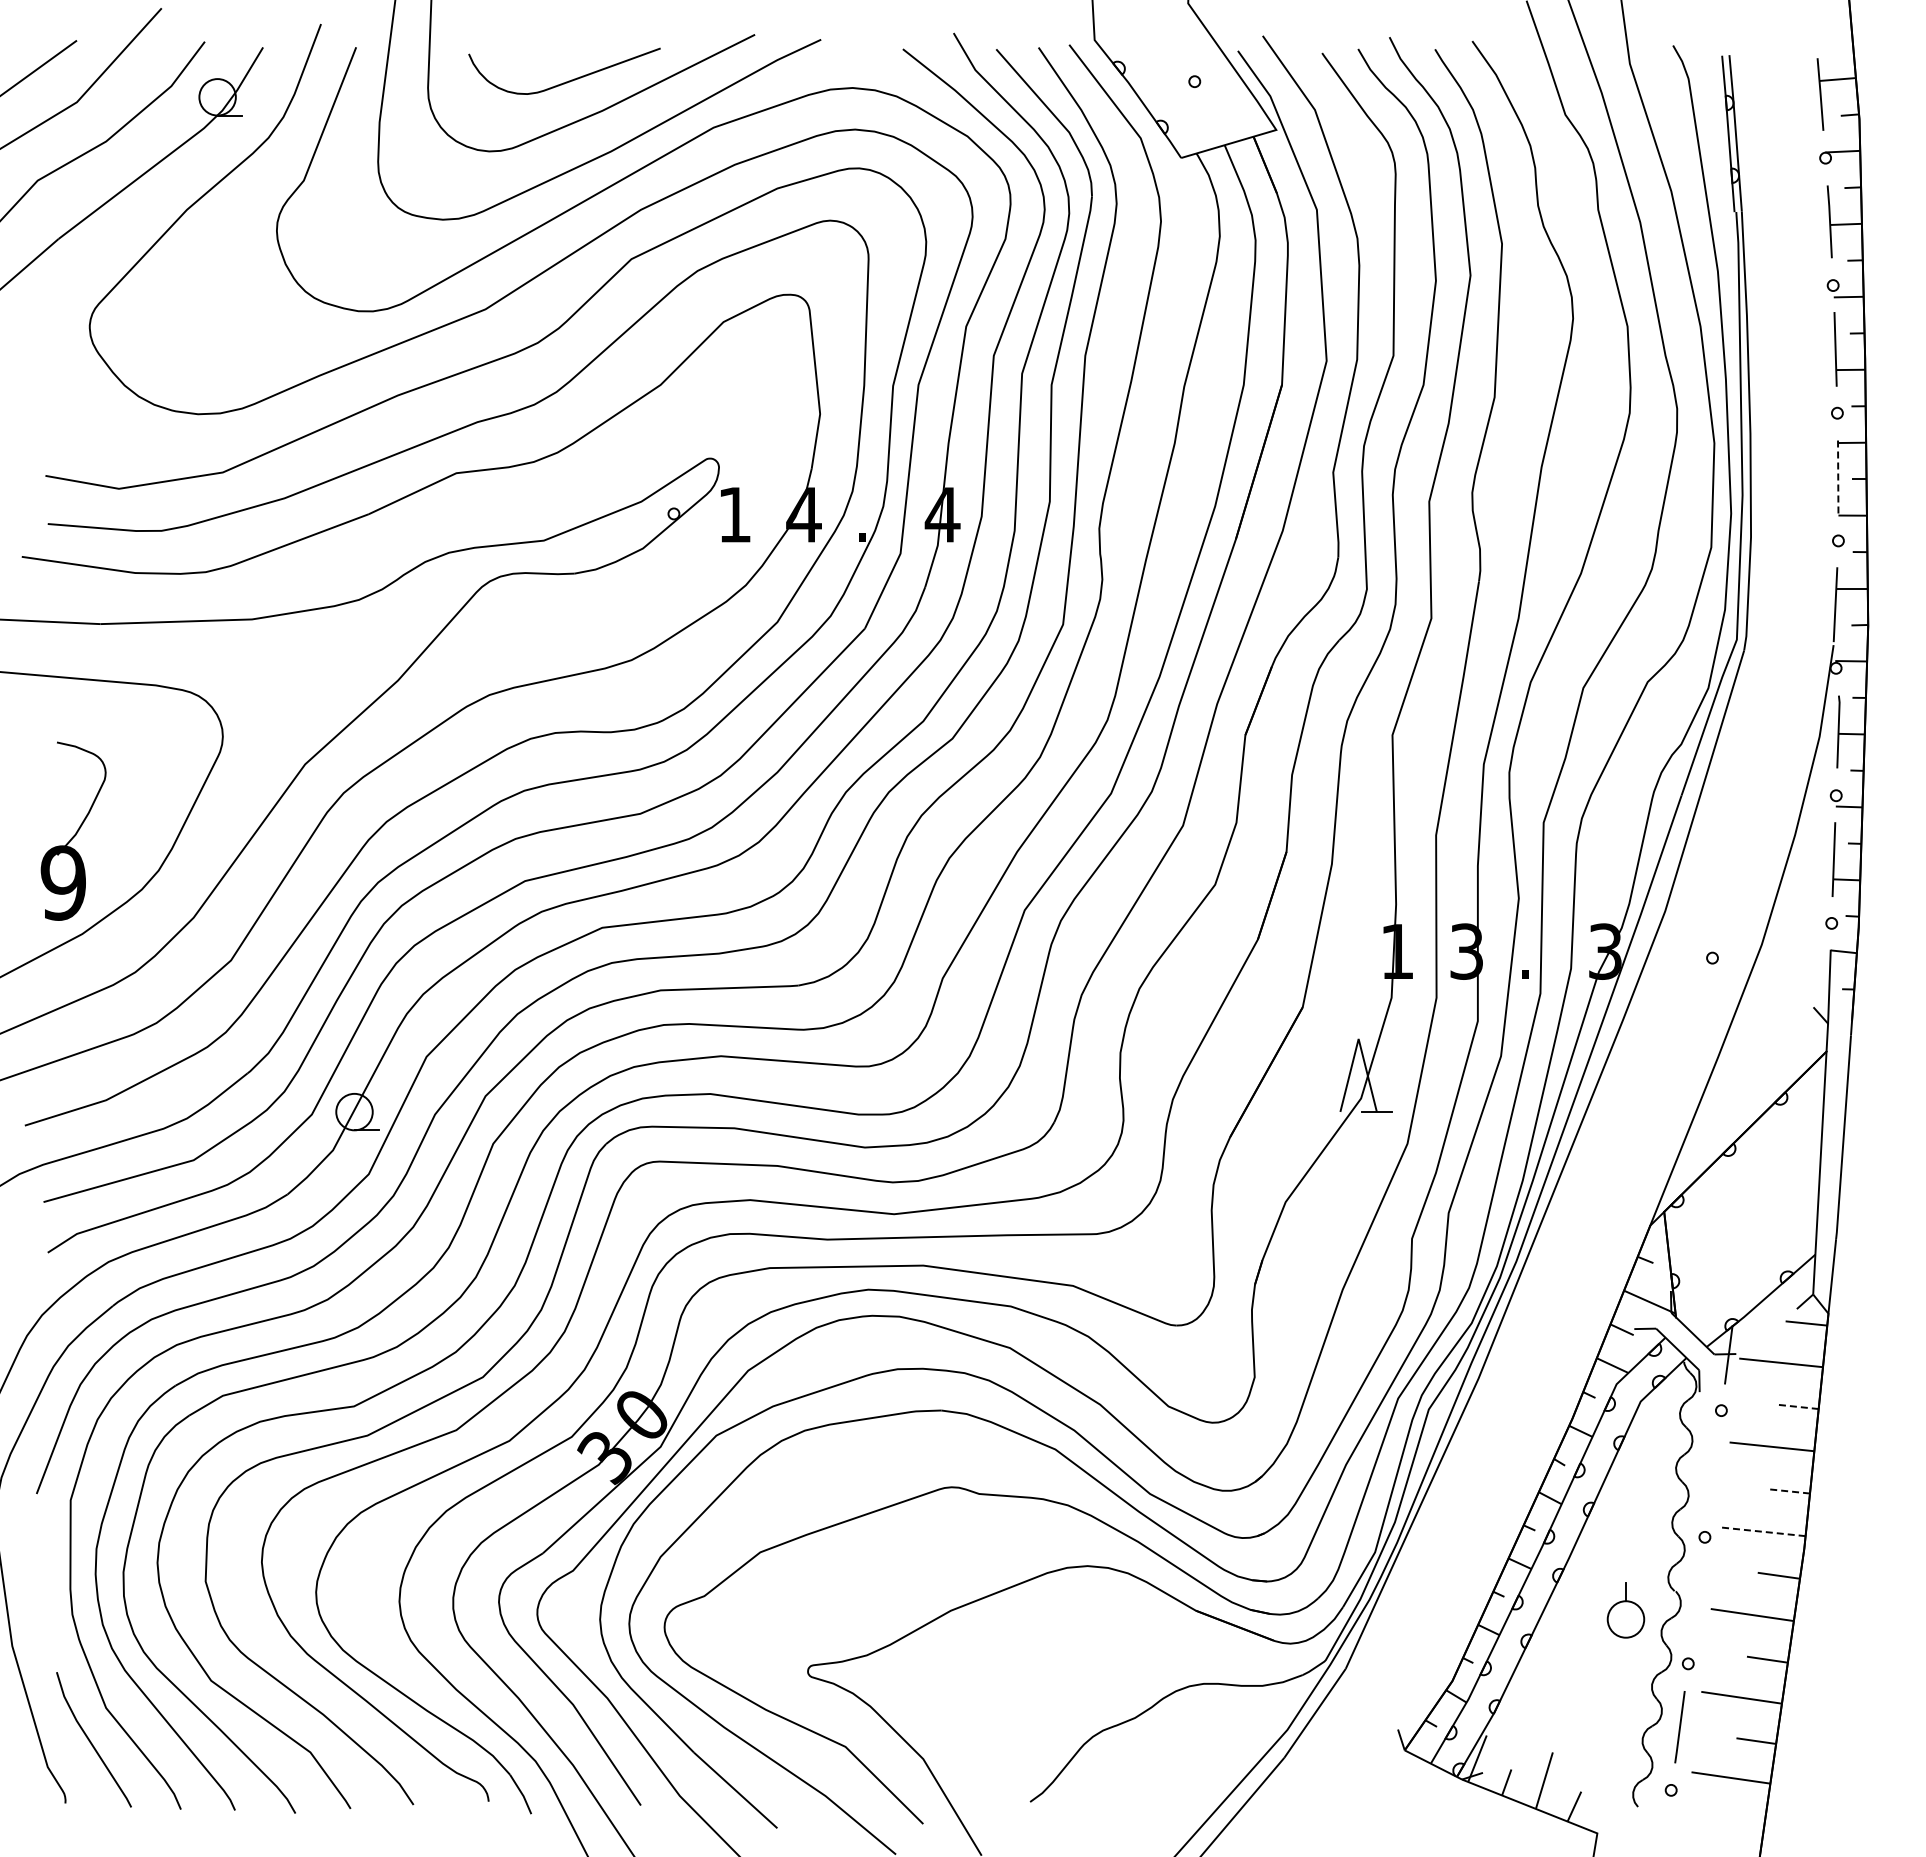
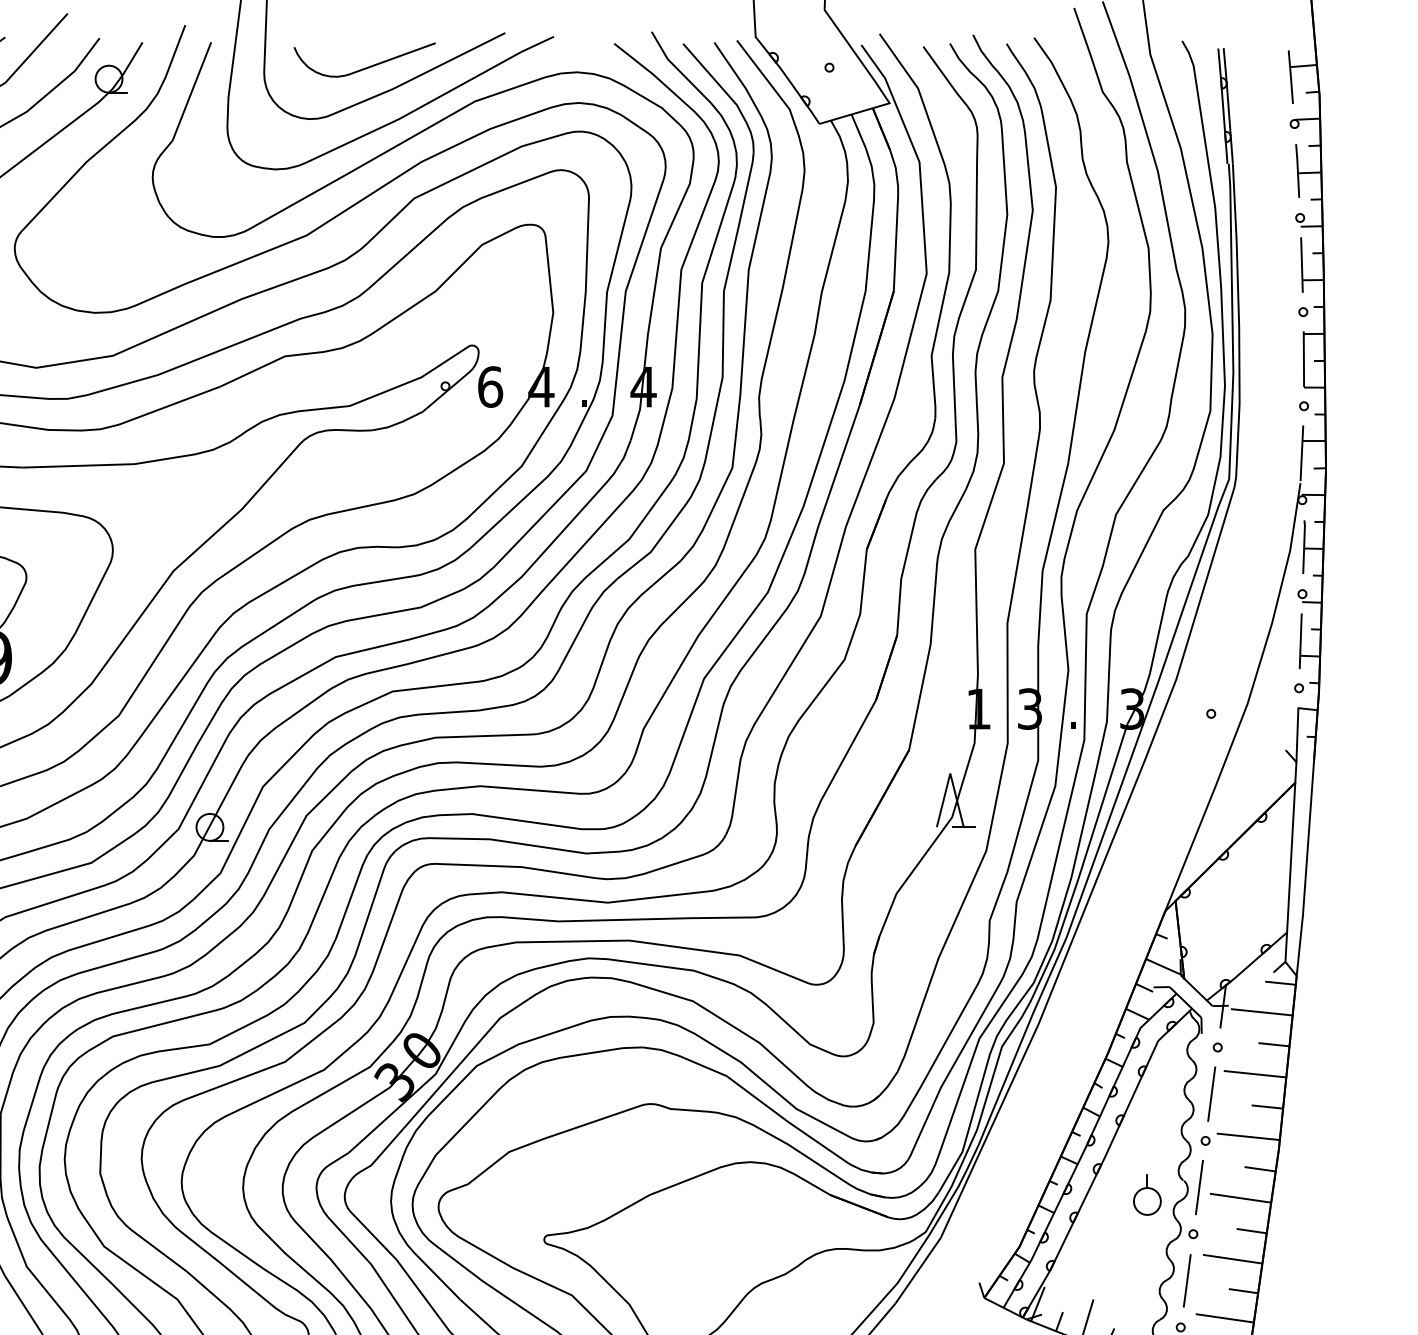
line: (1838, 476) -> (1304, 358), dashed -> solid
text: (735, 514) -> (490, 386), 1 -> 6
line: (1797, 1406) -> (1273, 1044), dashed -> solid
line: (1712, 1473) -> (1211, 1093), added
line: (1788, 1491) -> (1267, 1107), dashed -> solid
line: (1762, 1531) -> (1248, 1136), dashed -> solid
line: (1696, 1600) -> (1199, 1187), added

